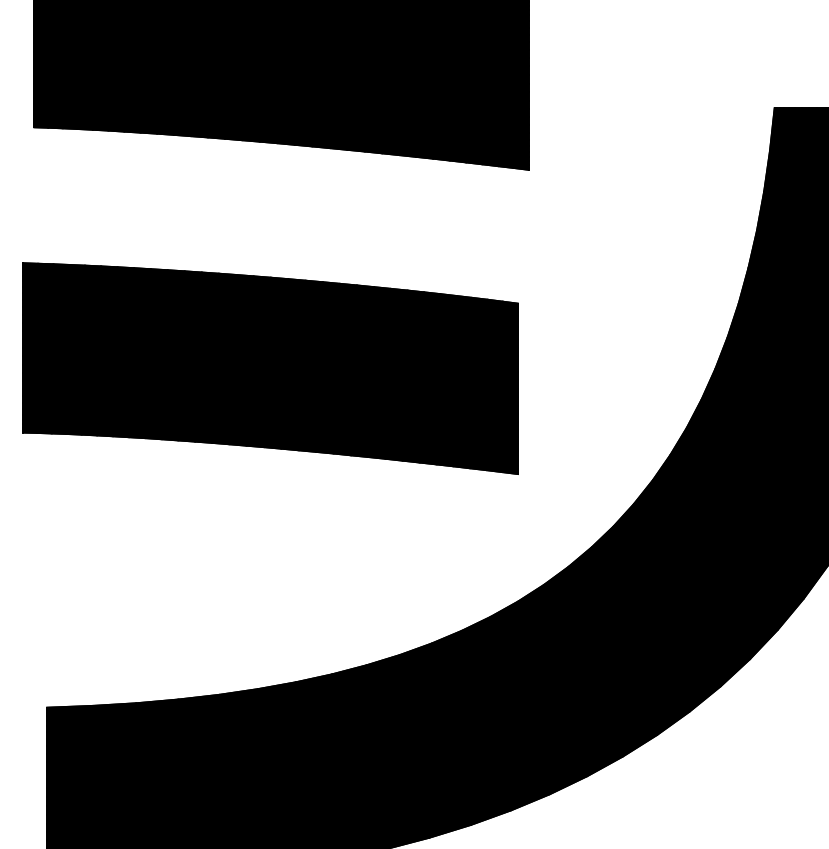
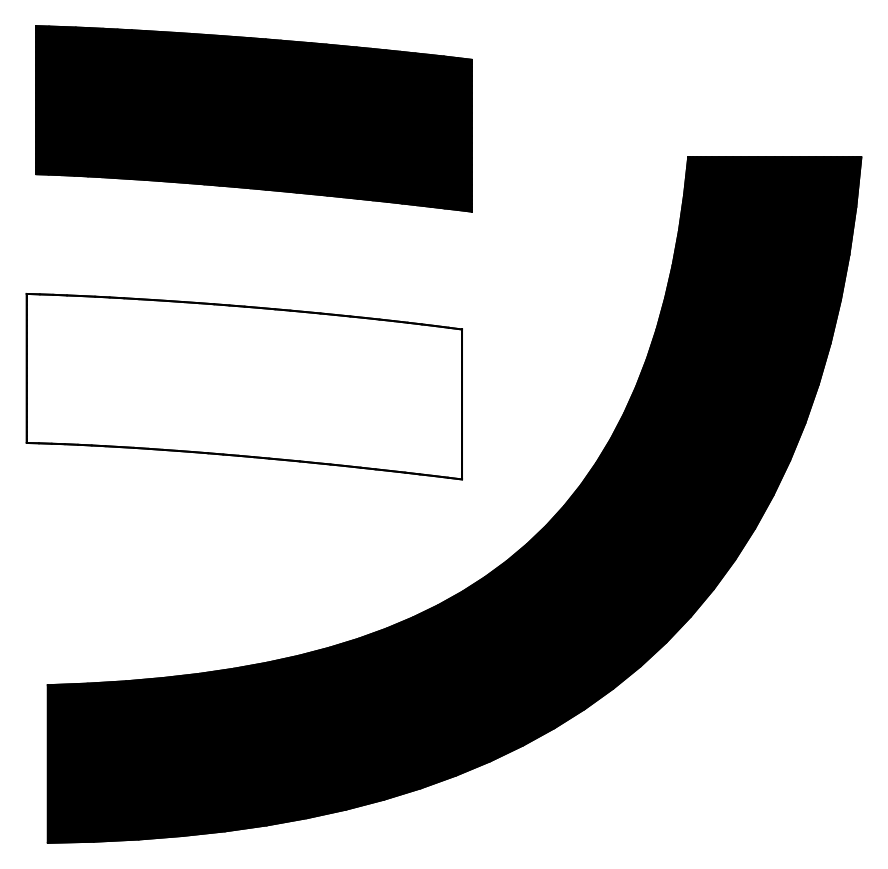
fill: (270, 368) -> (244, 386), removed

